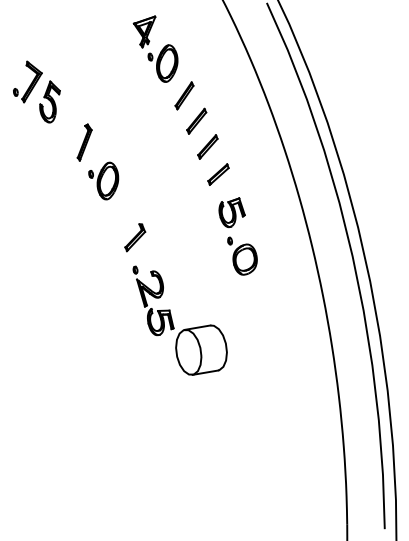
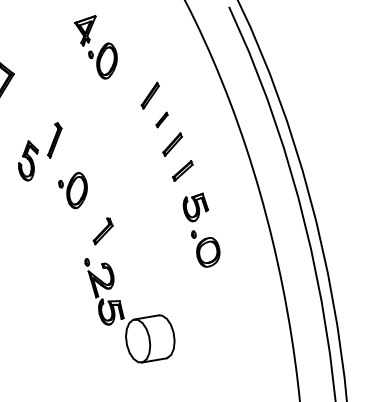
part: (155, 48) -> (95, 46), moved
part: (49, 101) -> (27, 160), moved
part: (196, 120) -> (161, 119), size x0.6
part: (103, 180) -> (72, 190), moved
part: (173, 322) -> (123, 312), moved

